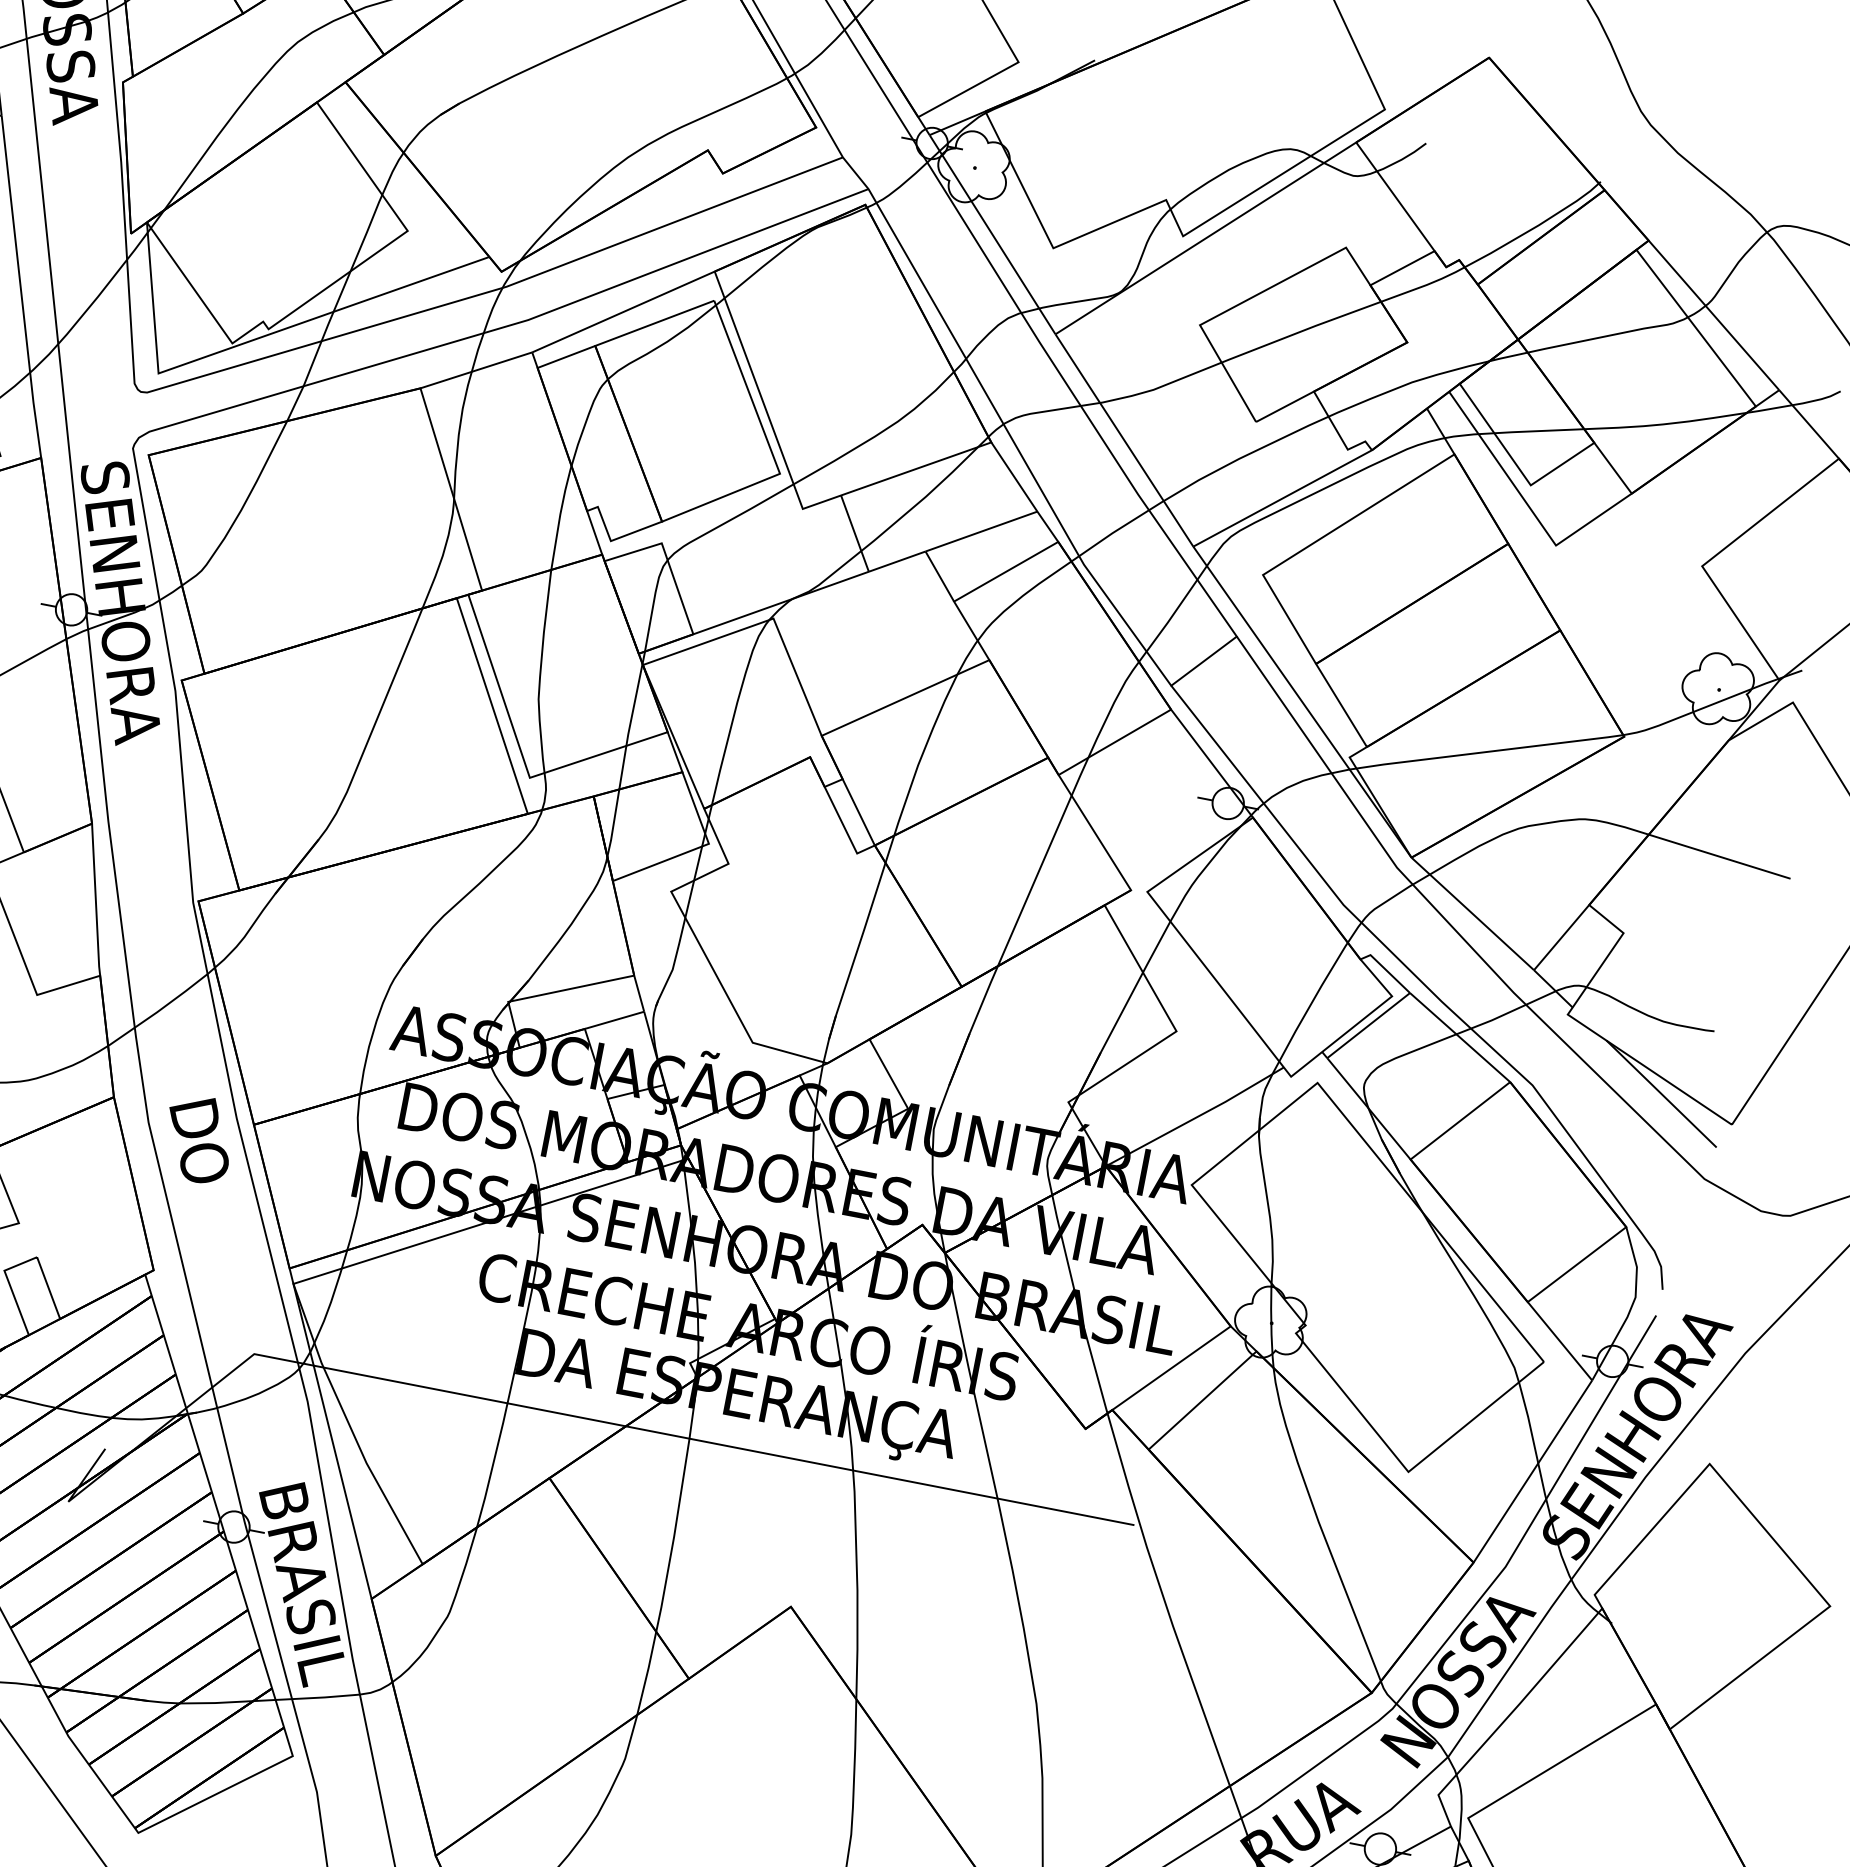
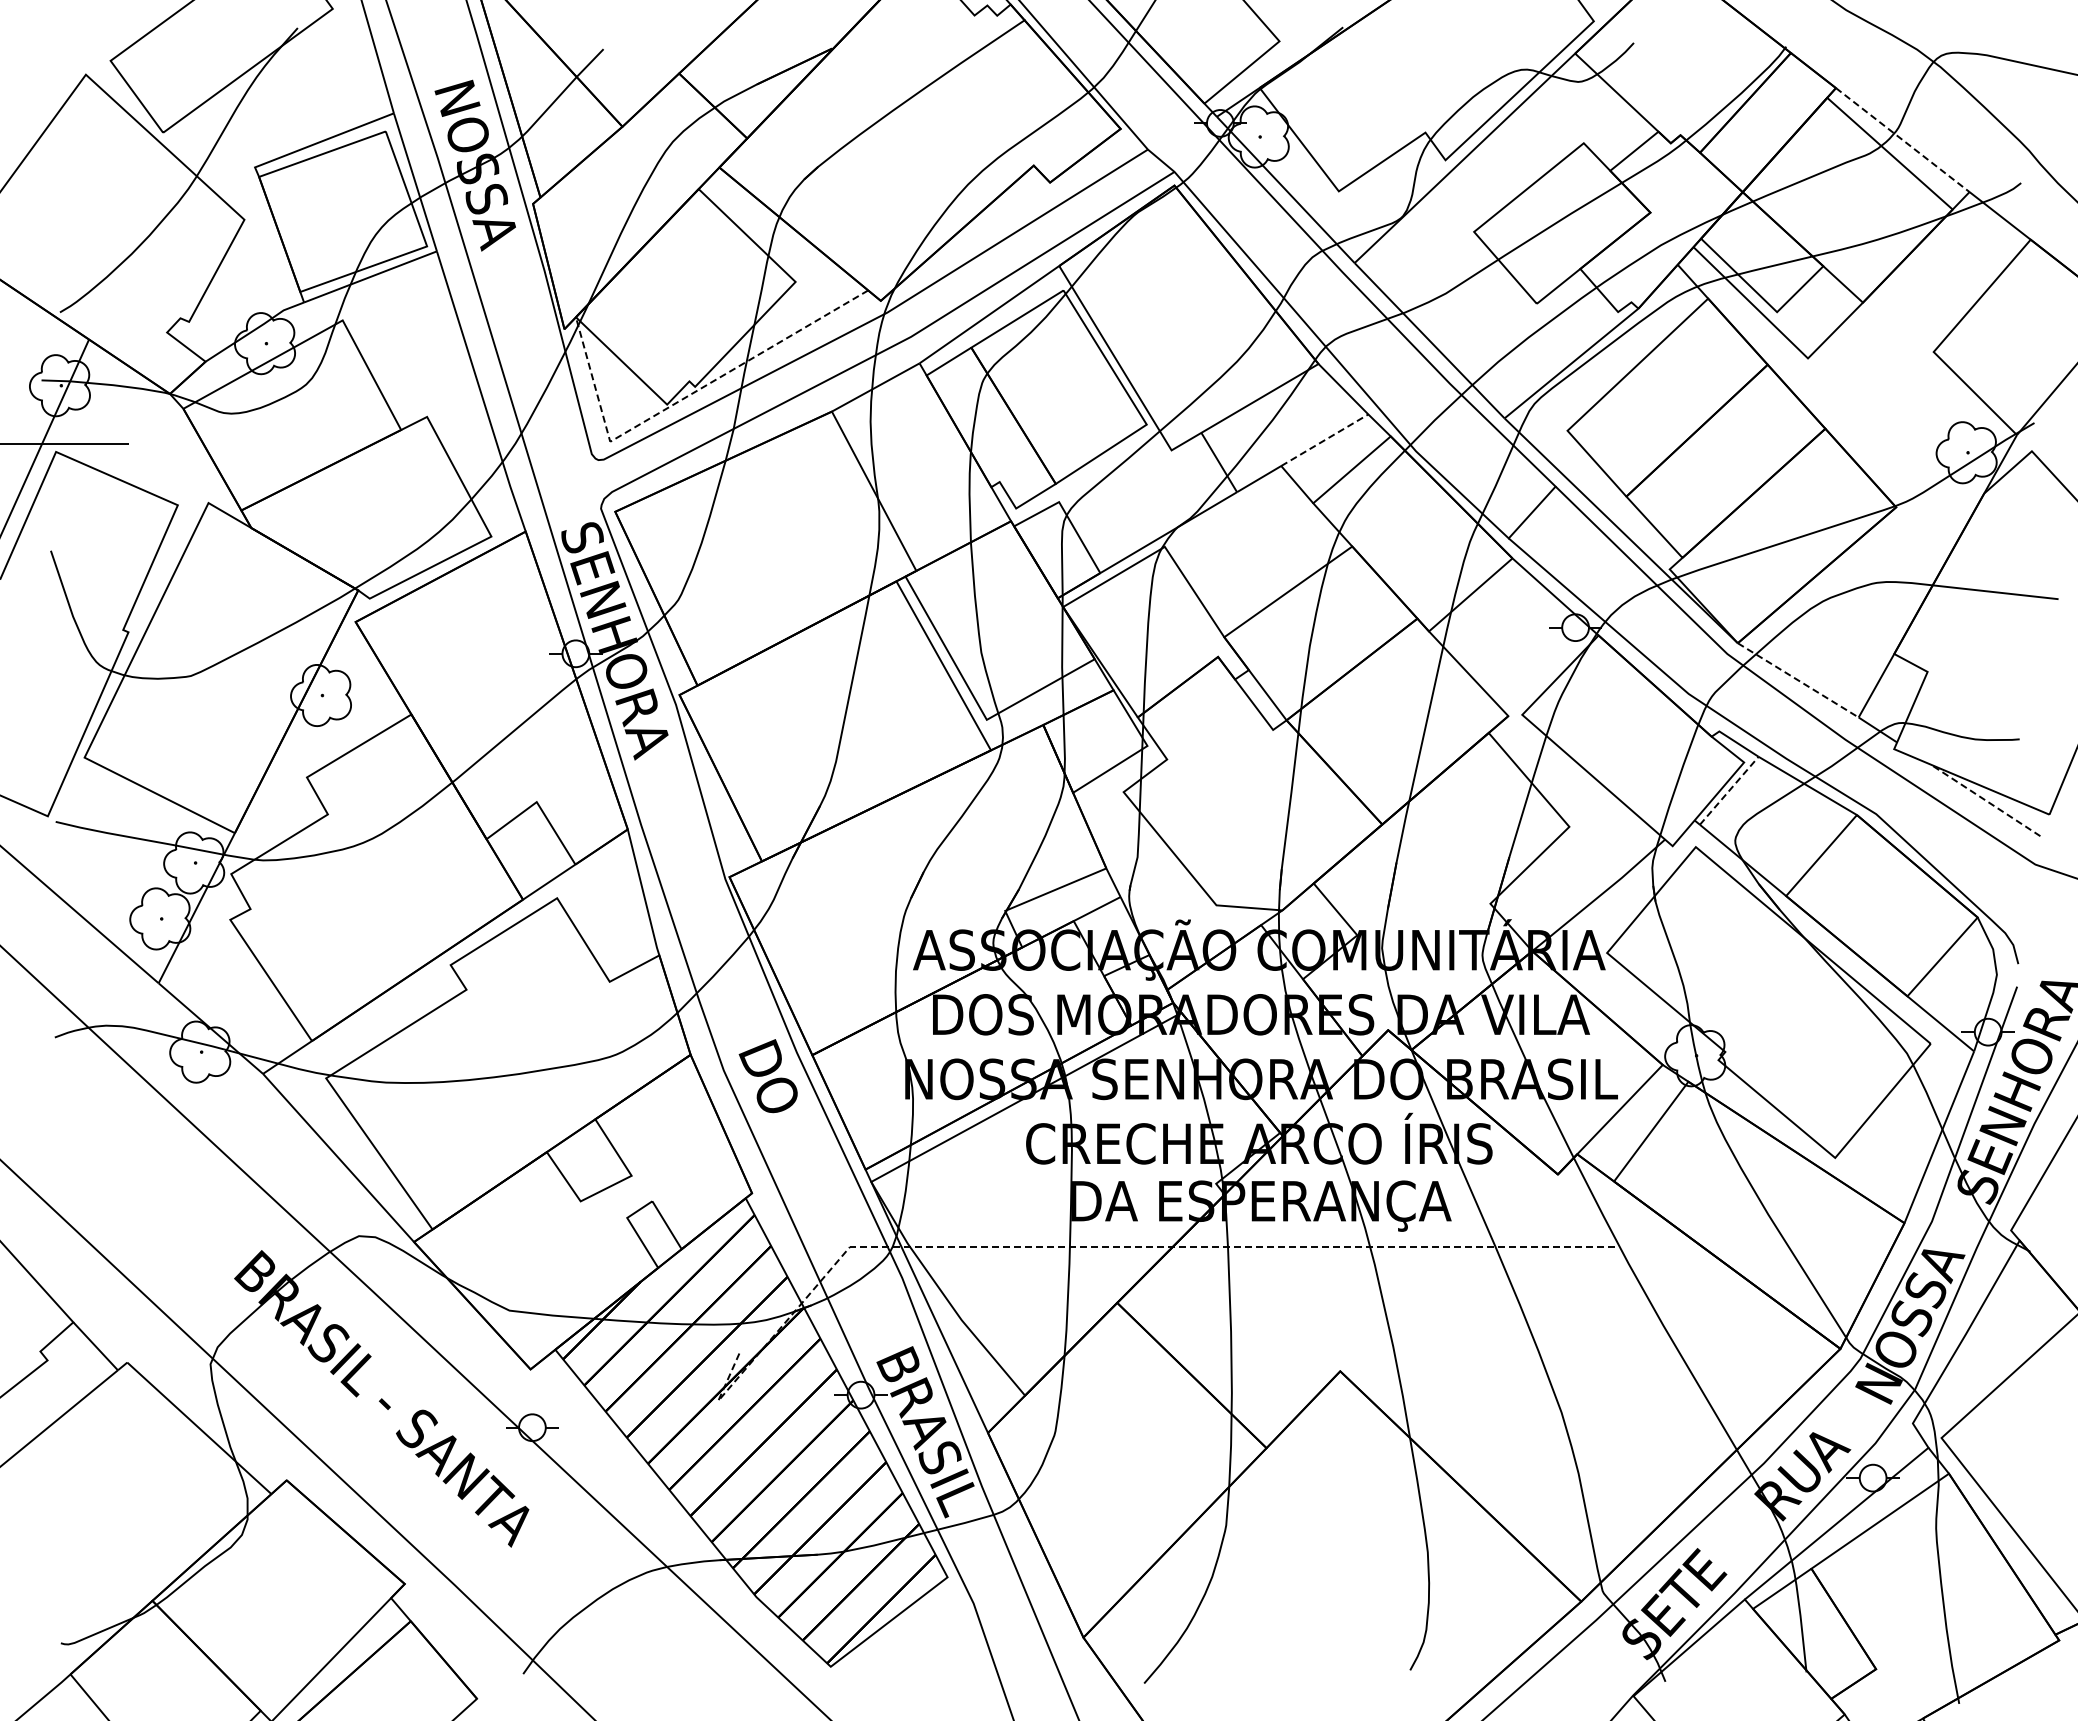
line: (1714, 316) -> (1903, 140), solid -> dashed
line: (251, 340) -> (682, 399), solid -> dashed
line: (981, 531) -> (1324, 440), solid -> dashed
line: (1473, 914) -> (1798, 680), solid -> dashed
line: (1368, 1025) -> (1729, 790), solid -> dashed
line: (1661, 1094) -> (1985, 800), solid -> dashed
line: (543, 1410) -> (1101, 1247), solid -> dashed

